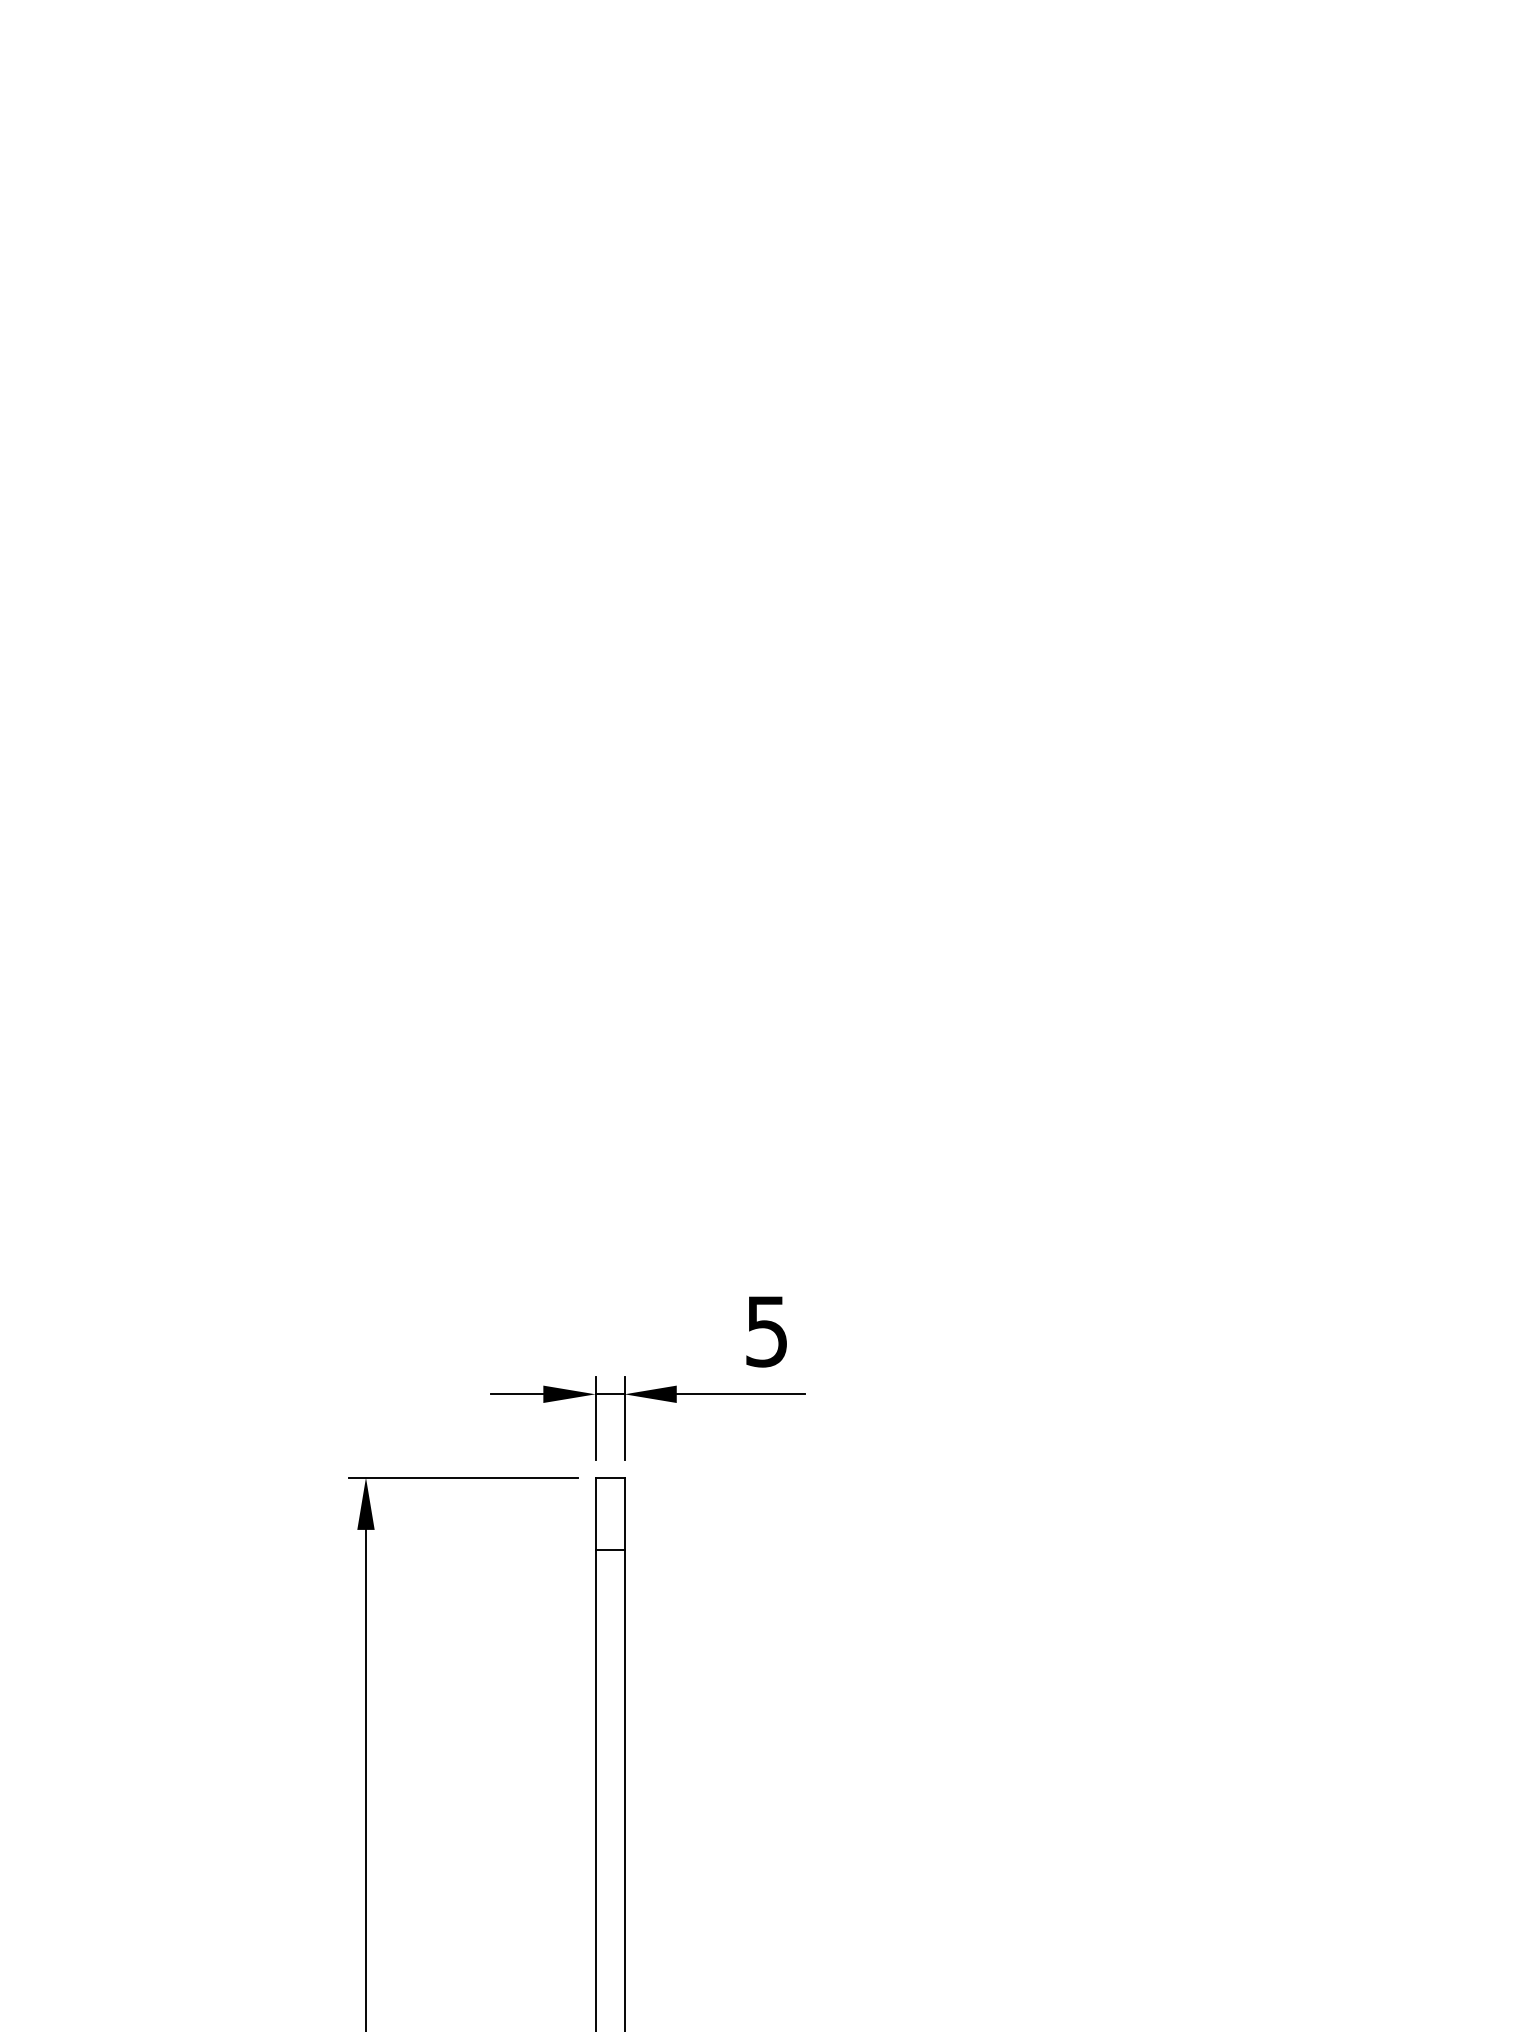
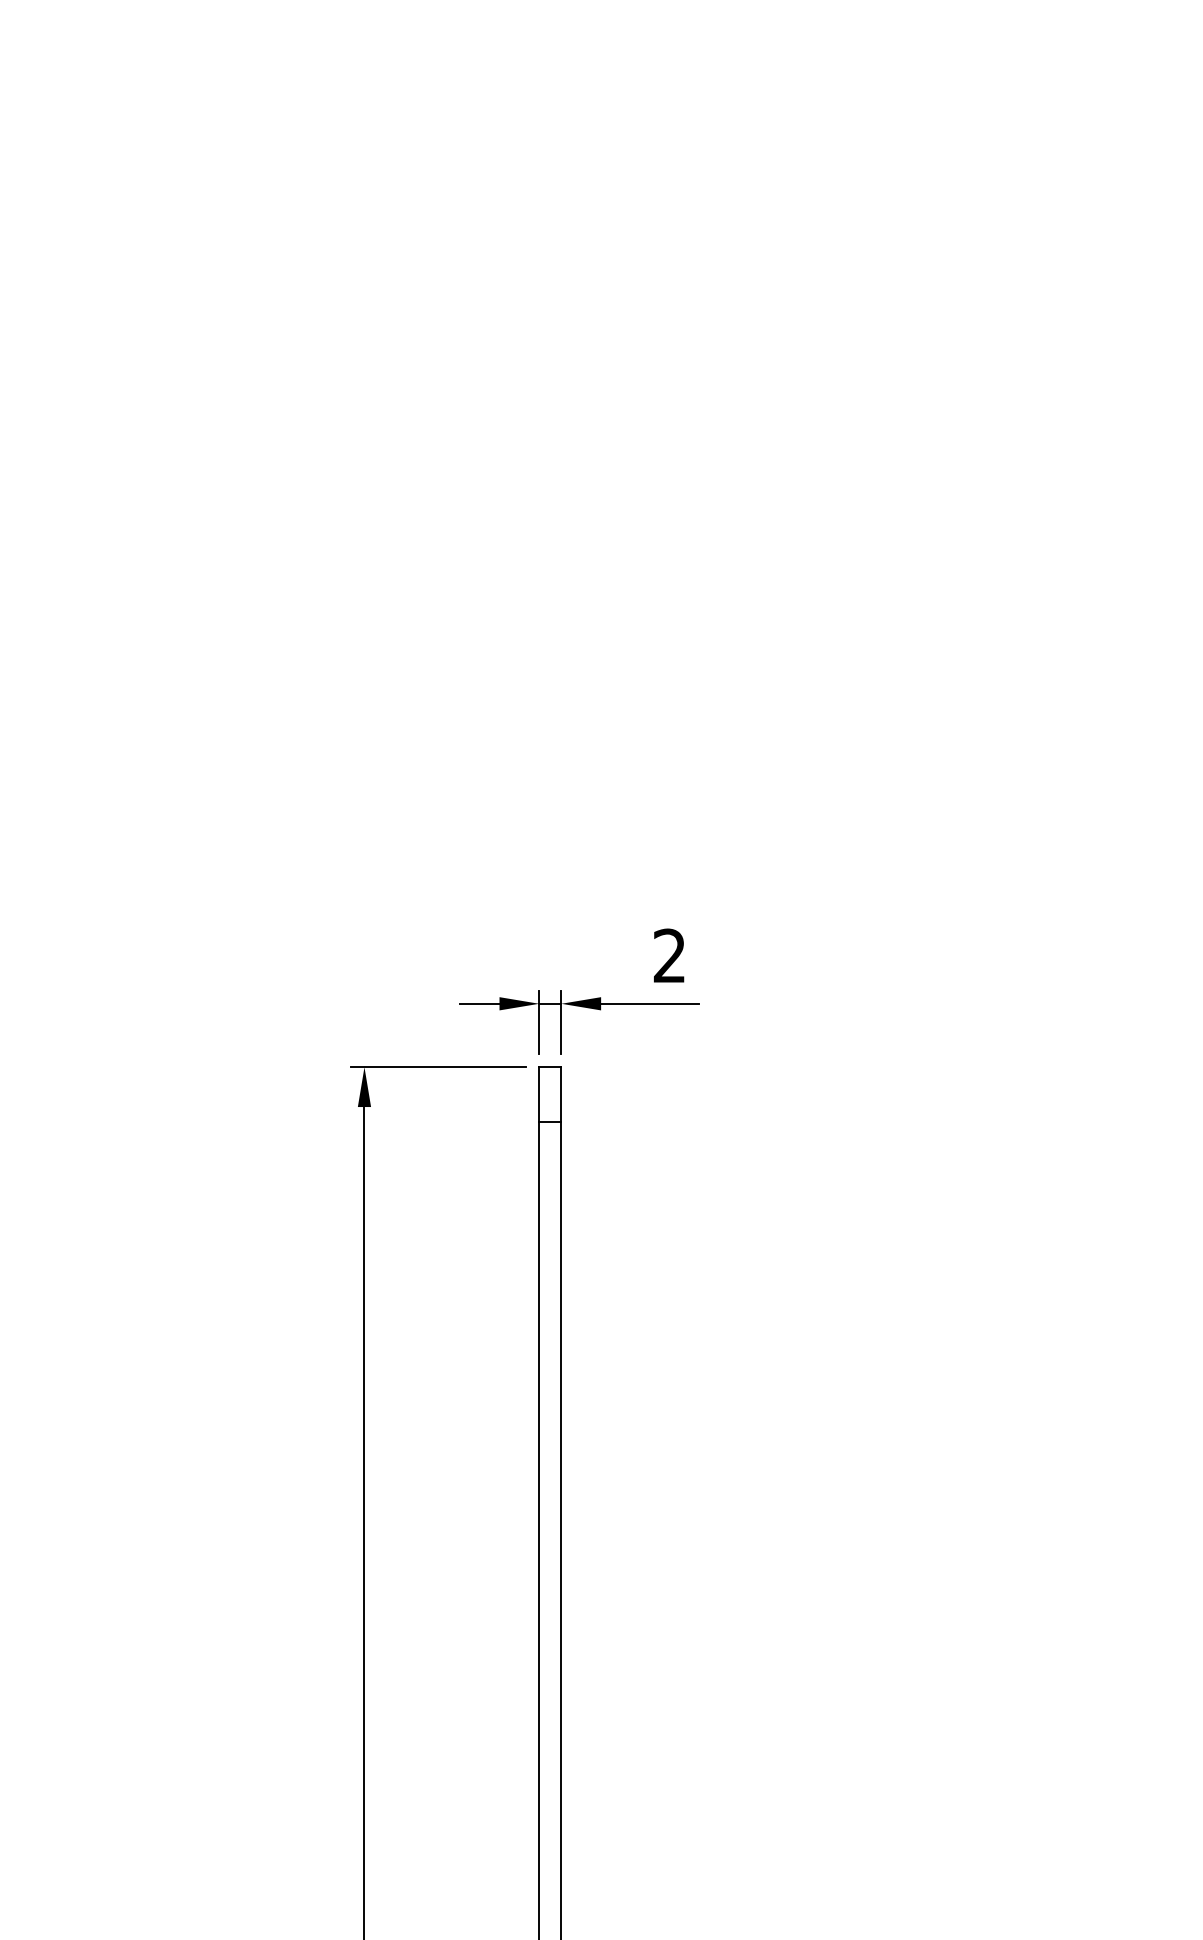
text: (765, 1330) -> (668, 955), 5 -> 2

